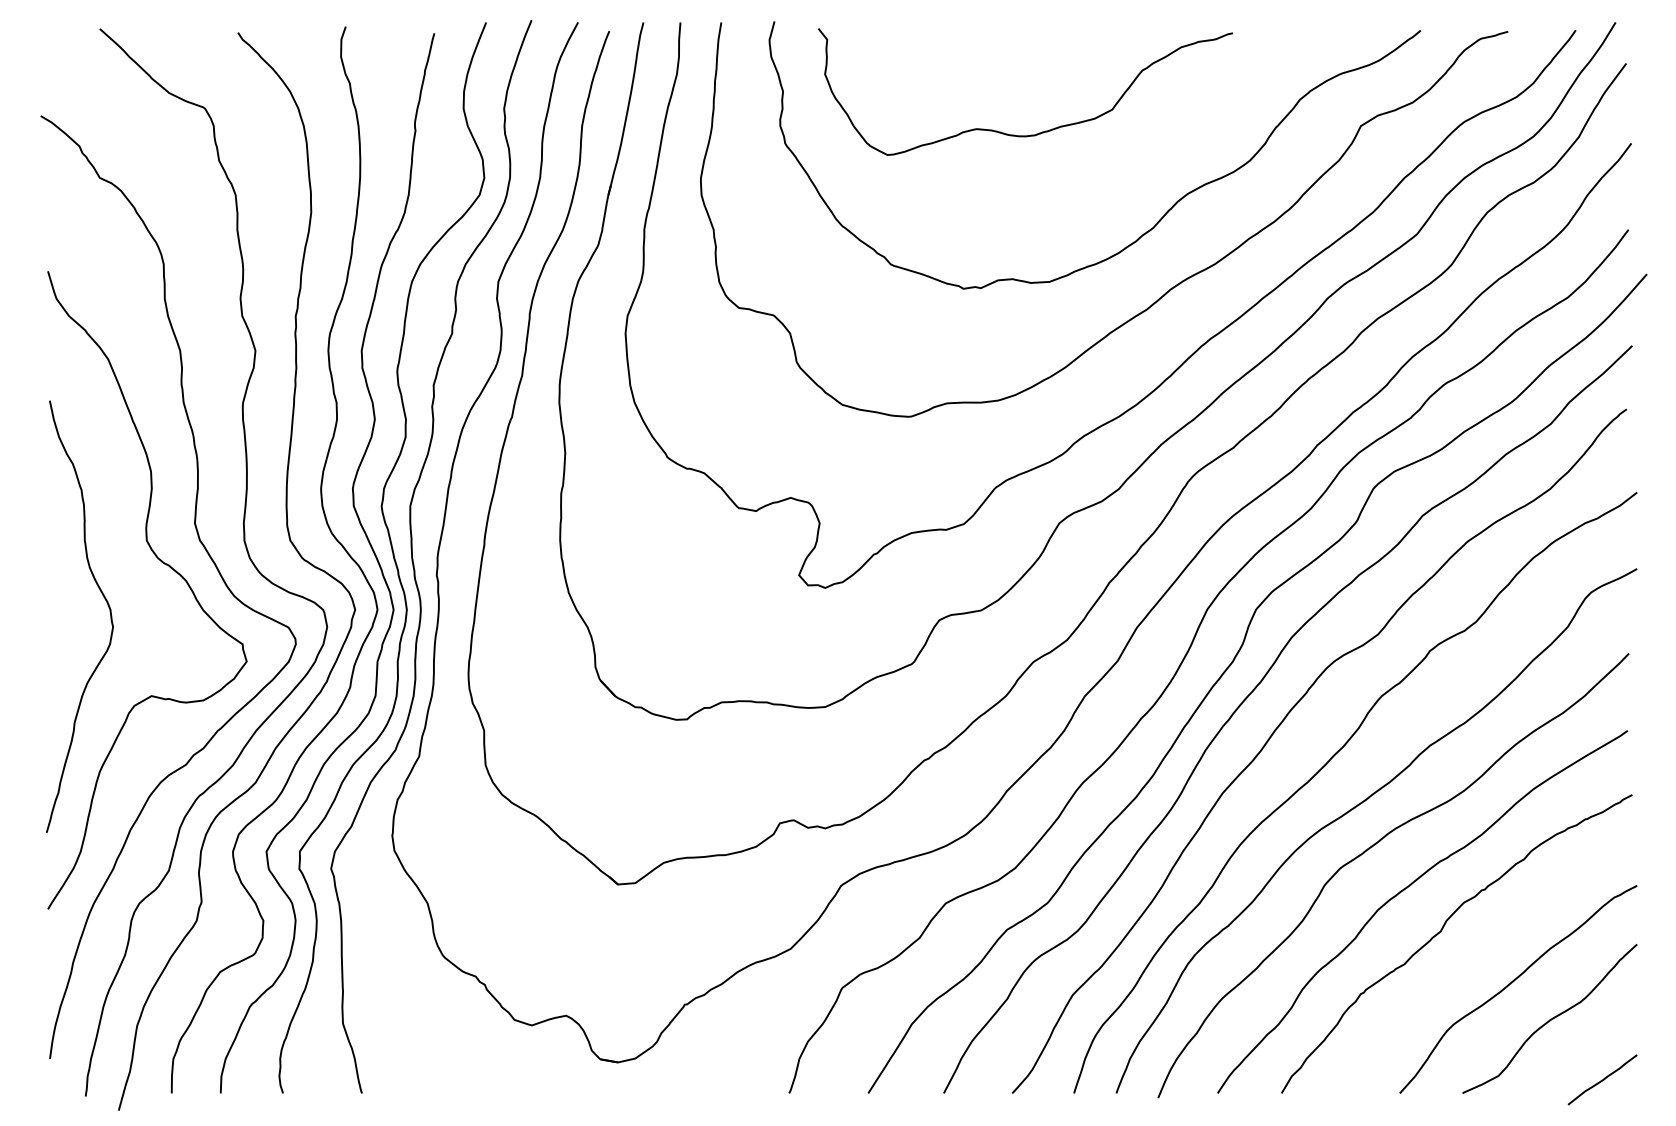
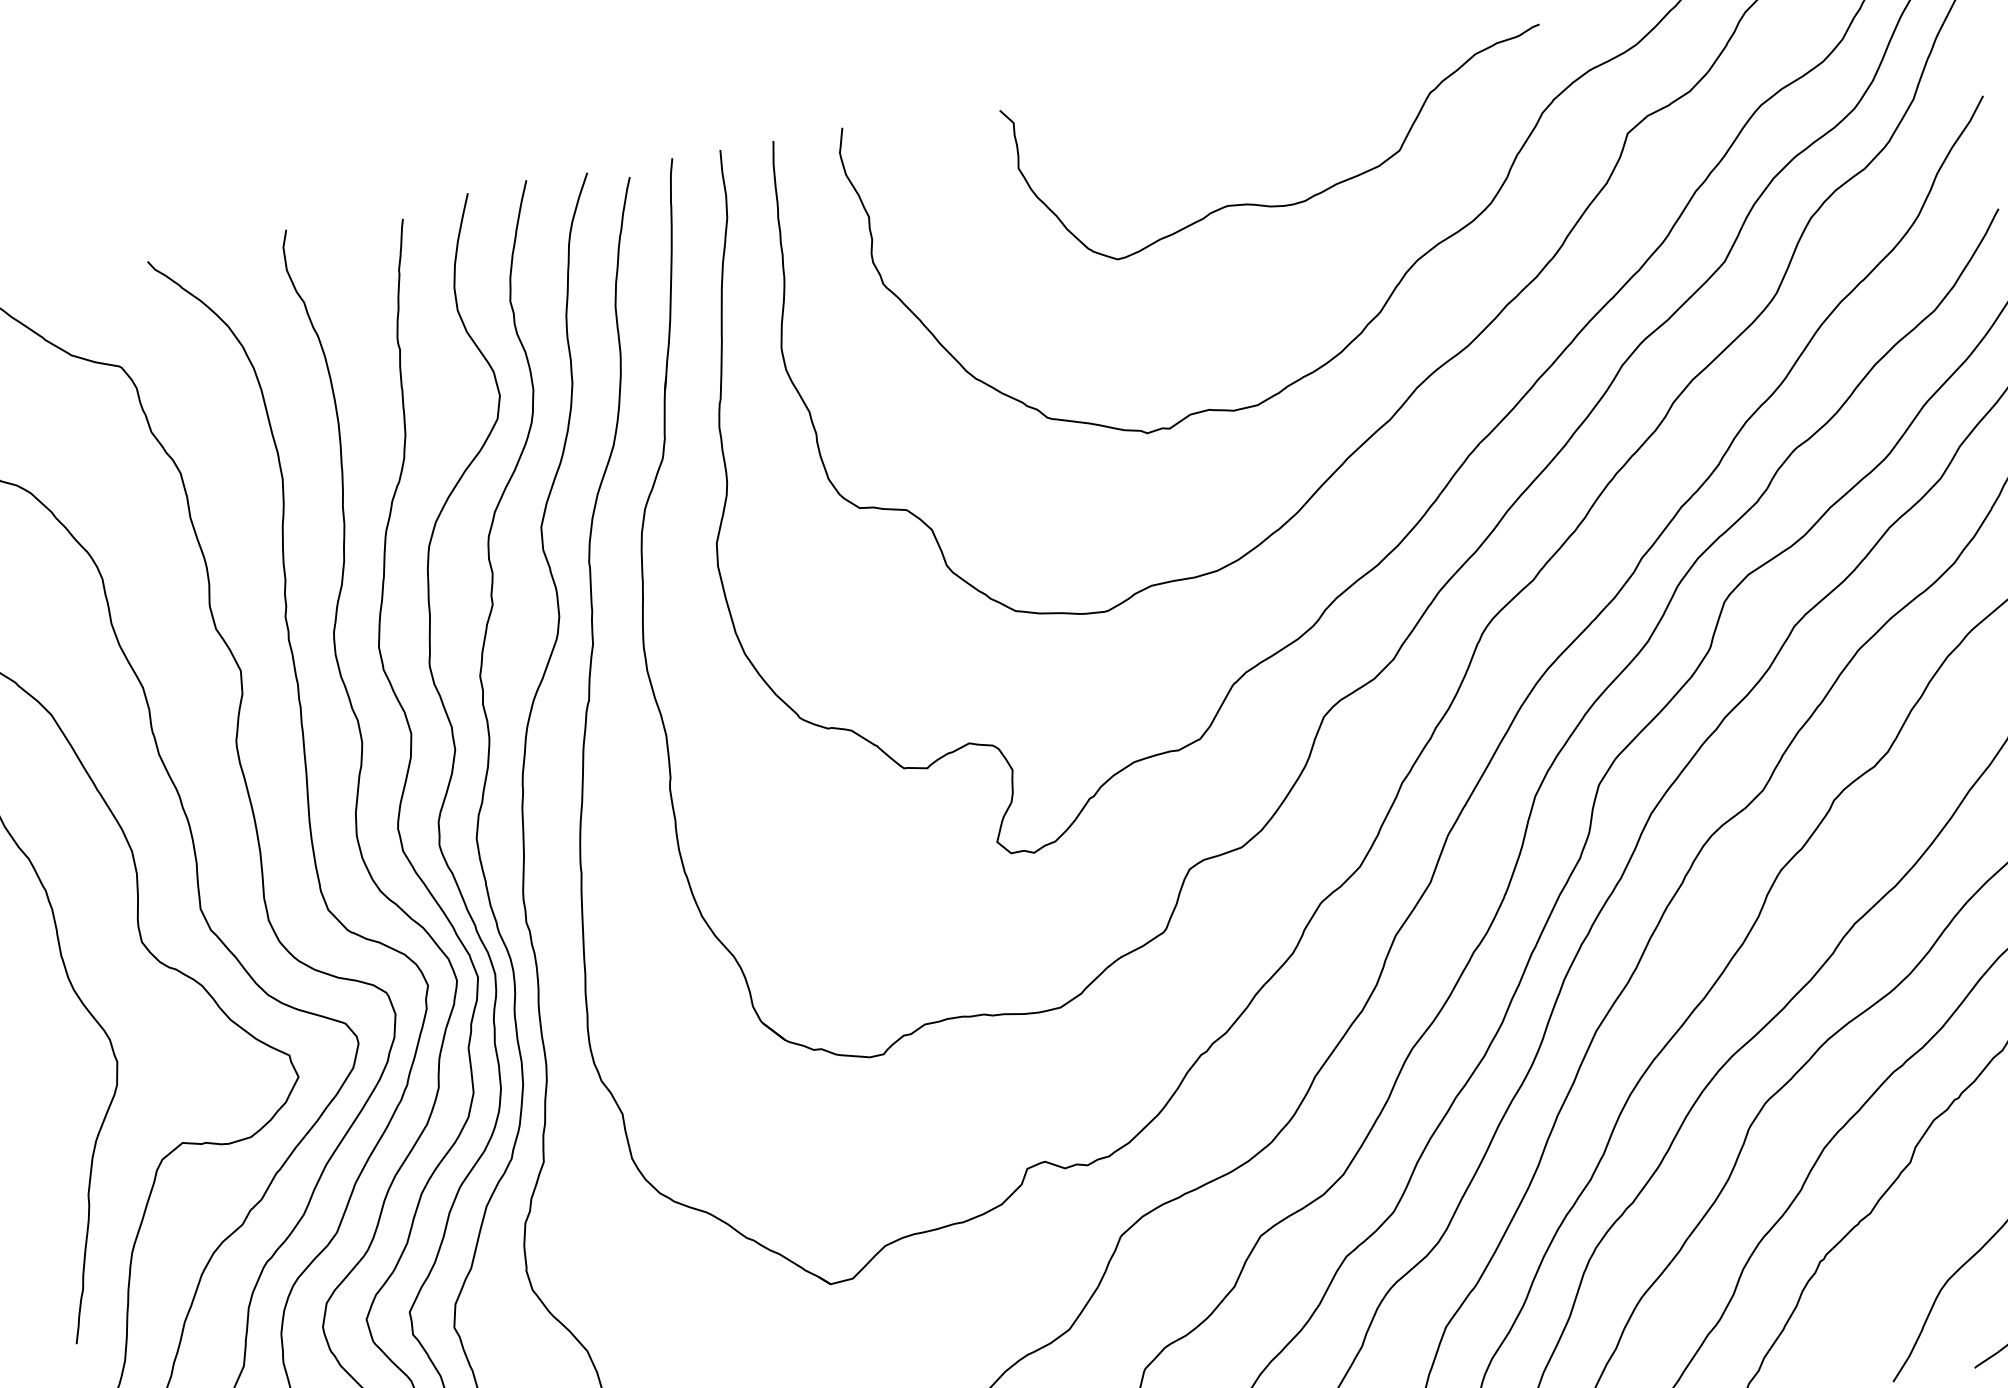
curve: (1039, 132) -> (1310, 196), moved

